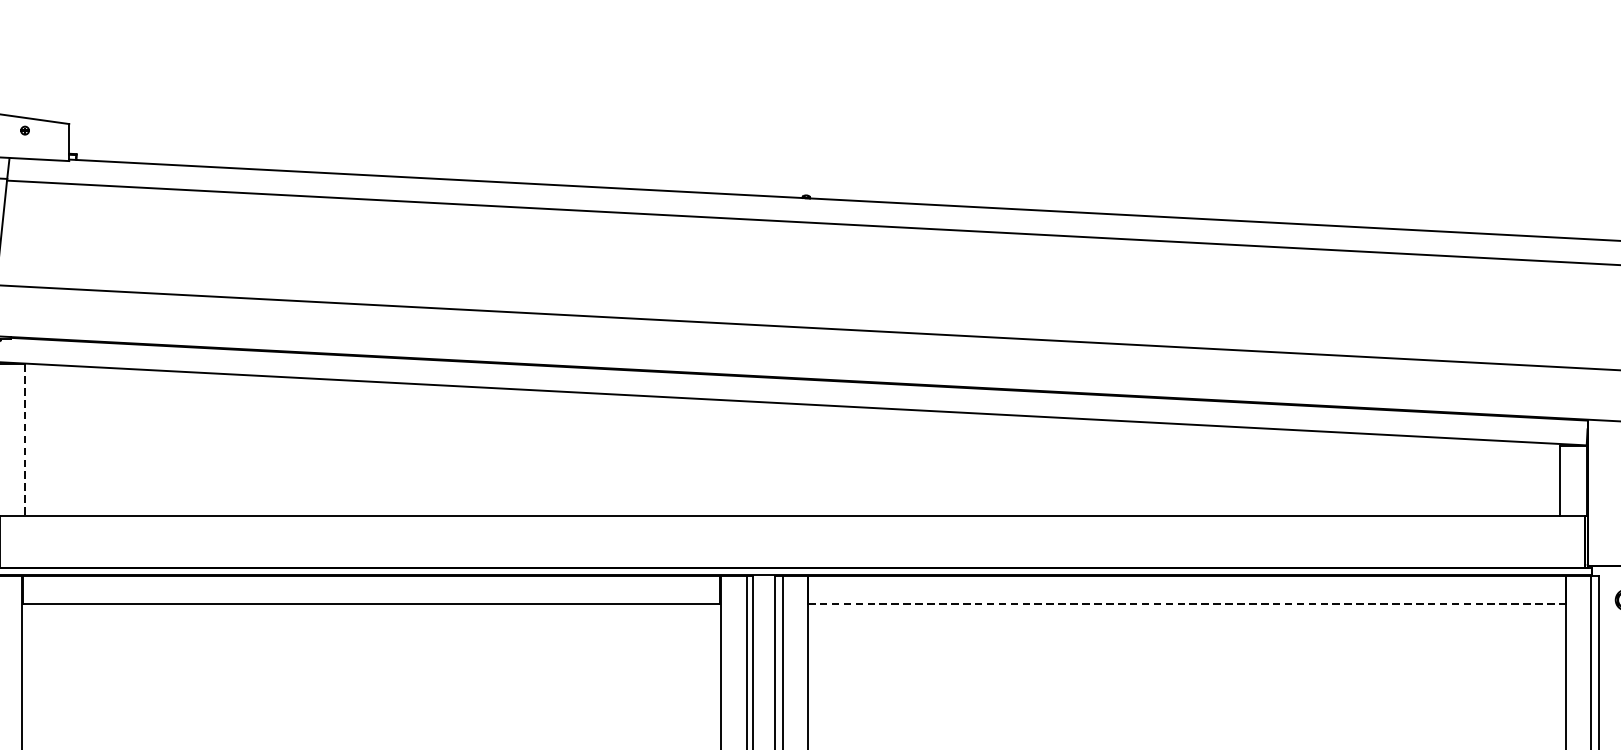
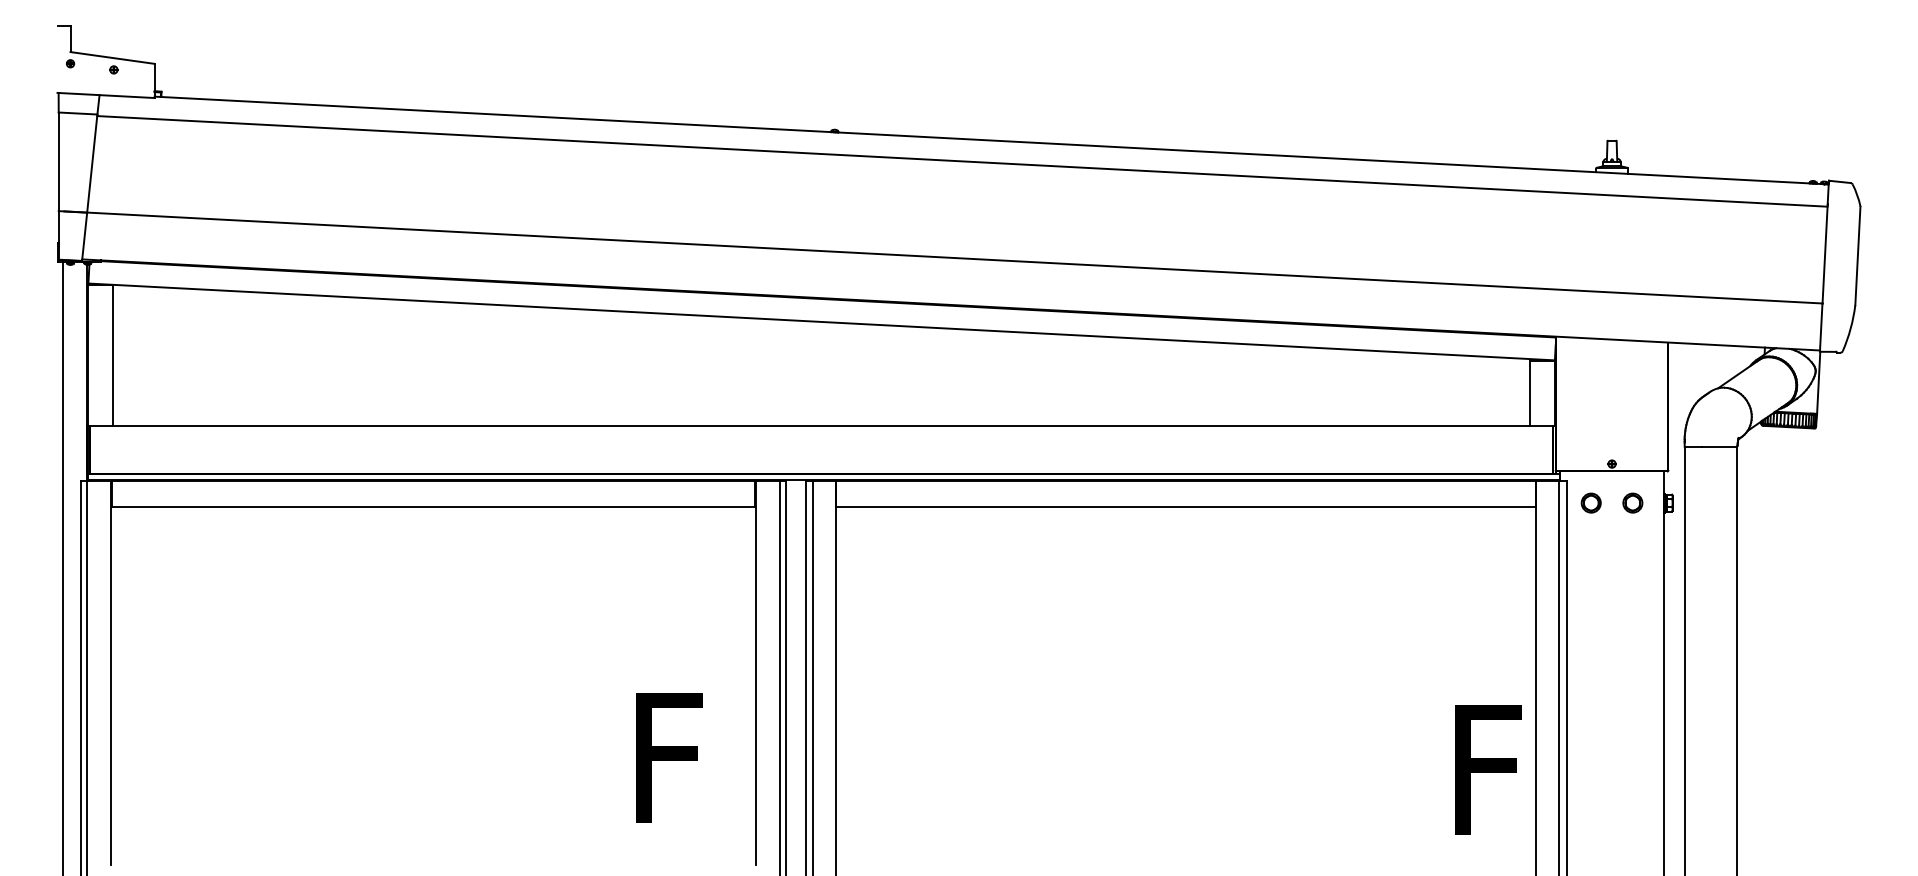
line: (24, 441) -> (113, 356), dashed -> solid
line: (1187, 603) -> (1186, 506), dashed -> solid

